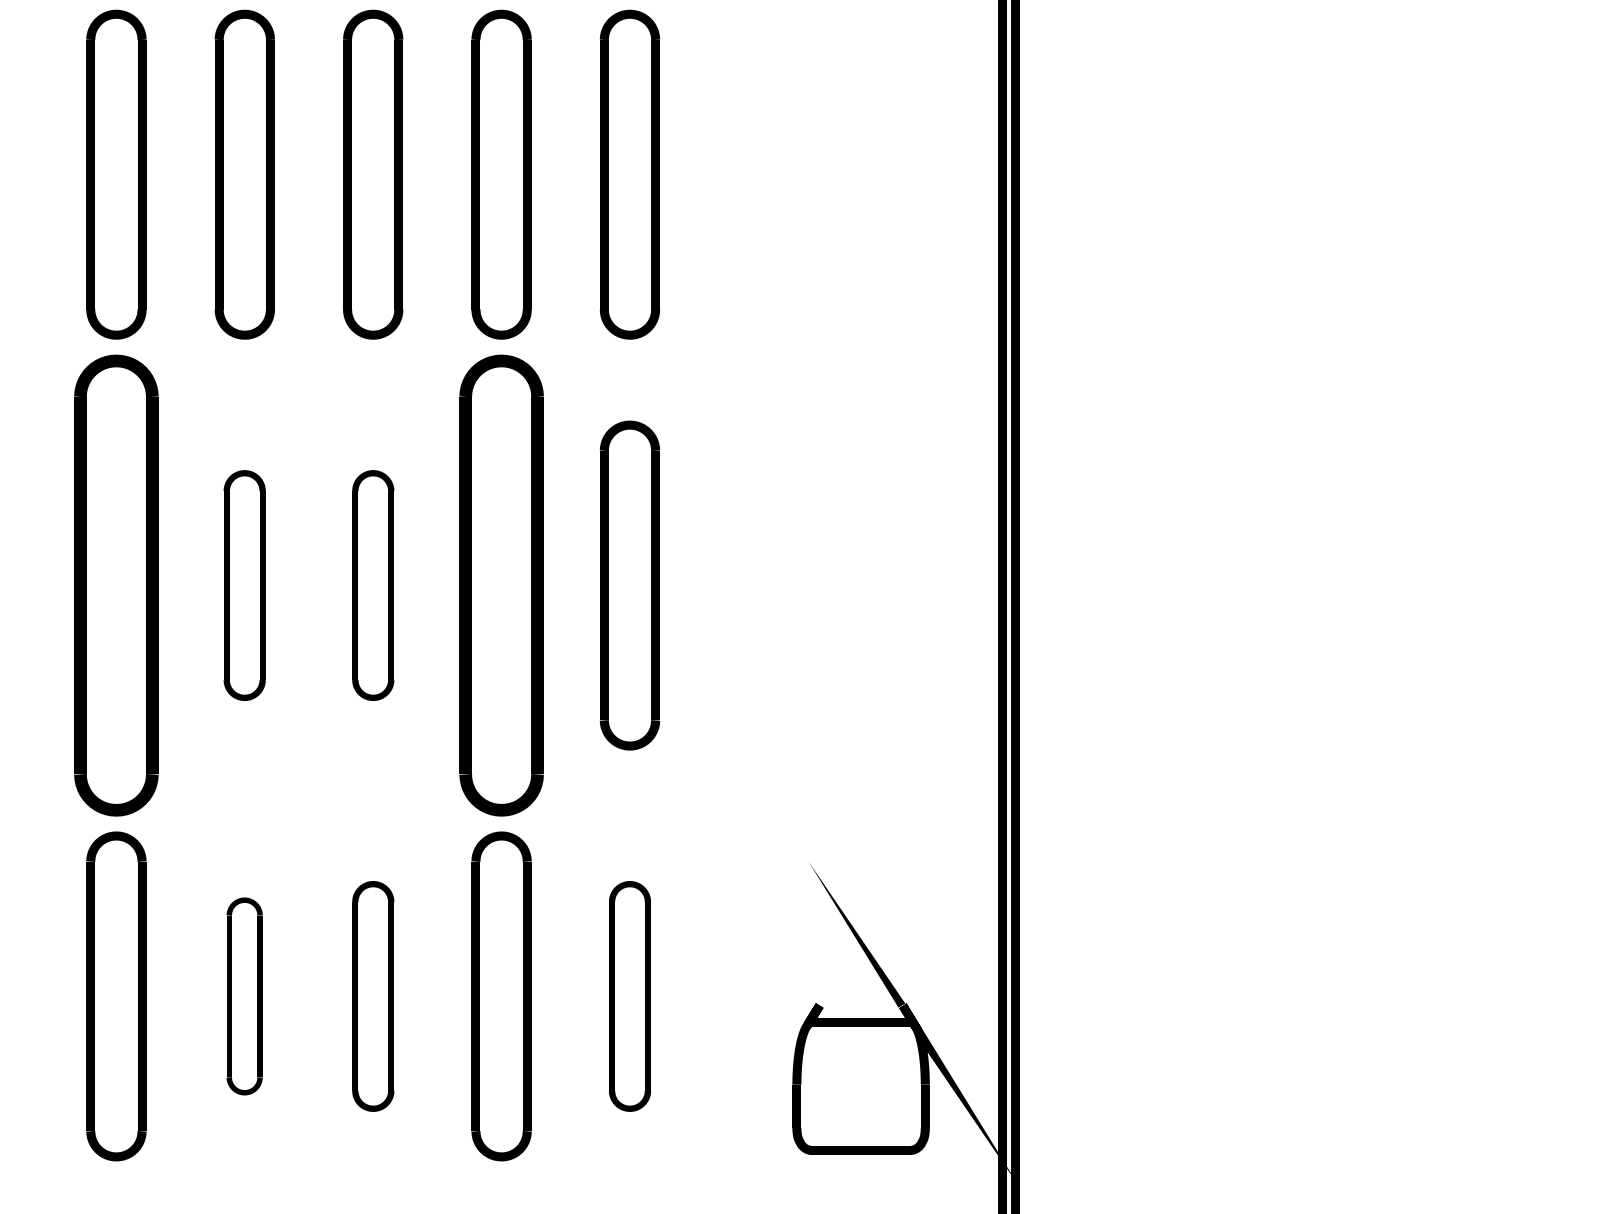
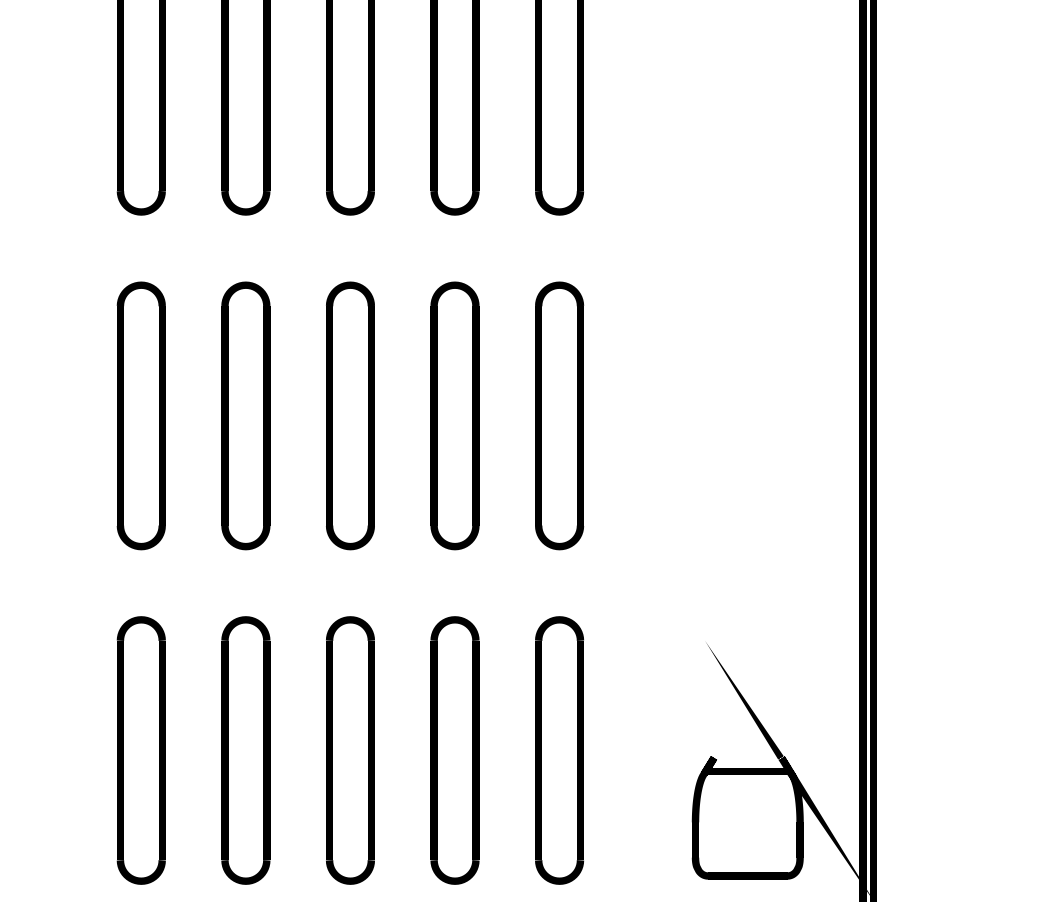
part: (116, 585) -> (141, 415), size x0.71
part: (244, 585) -> (245, 415), size x1.43
part: (373, 585) -> (350, 415), size x1.43
part: (501, 585) -> (454, 415), size x0.71
part: (244, 996) -> (245, 750), size x1.67
part: (373, 996) -> (350, 750), size x1.43
part: (629, 996) -> (559, 750), size x1.43

